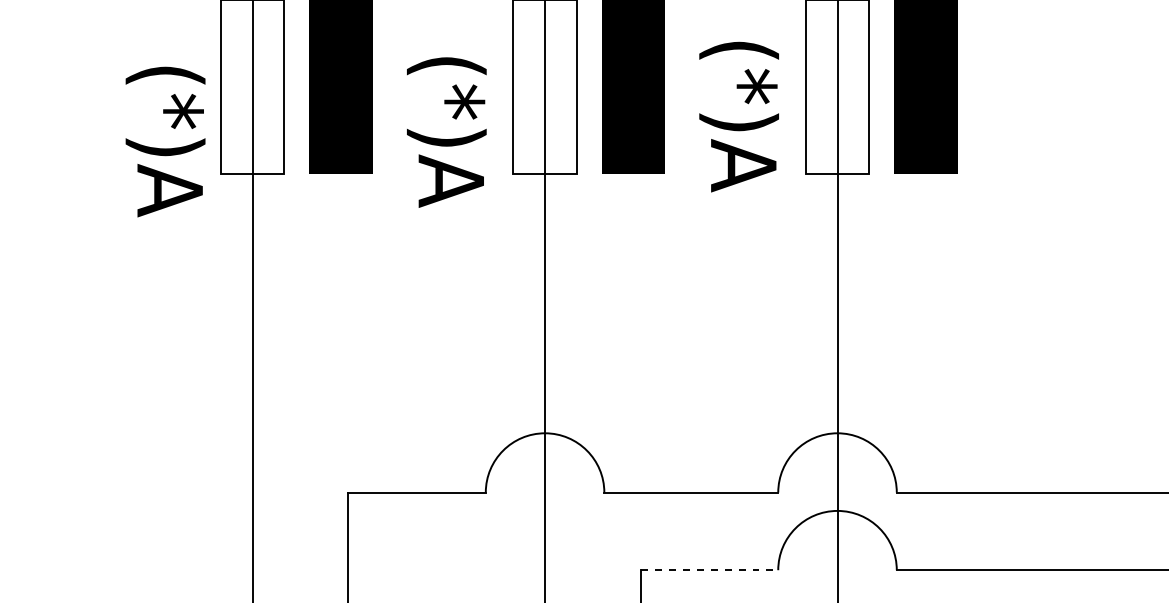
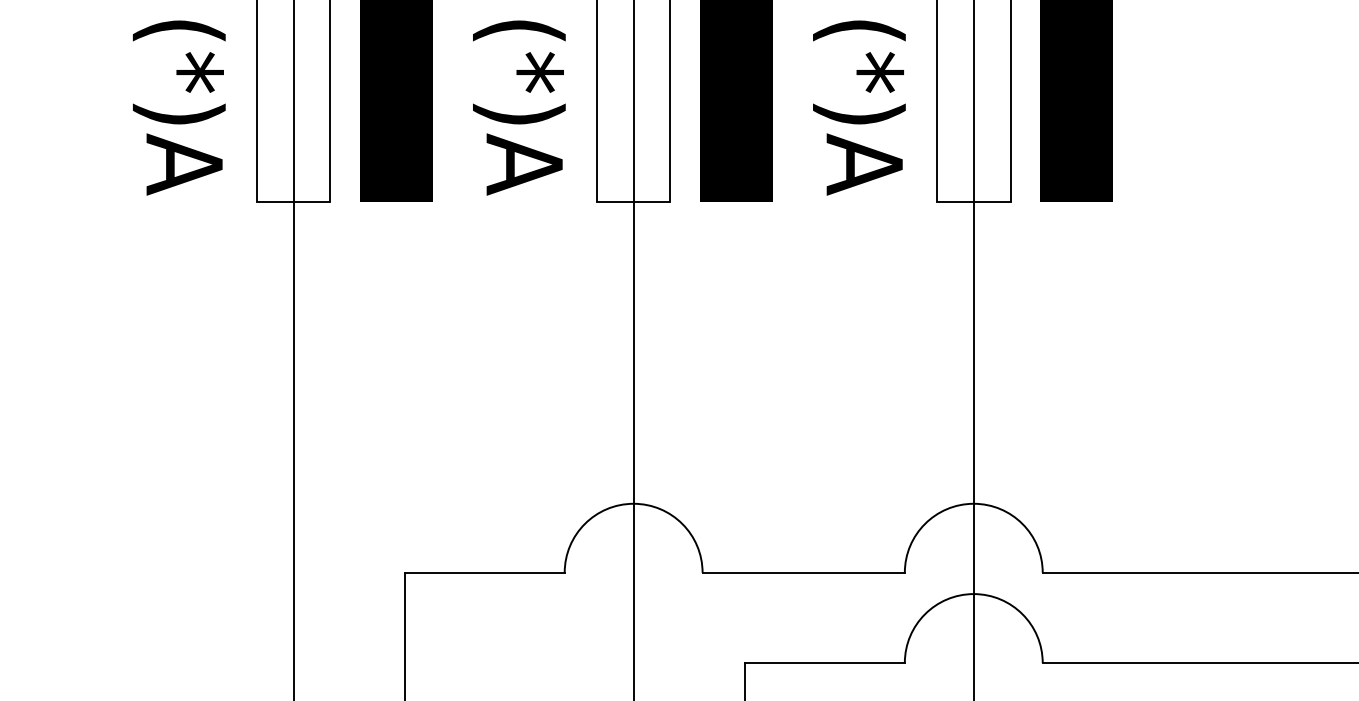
text: (739, 116) -> (859, 107), moved
text: (446, 132) -> (519, 107), moved
text: (165, 141) -> (179, 107), moved
line: (709, 570) -> (824, 663), dashed -> solid

